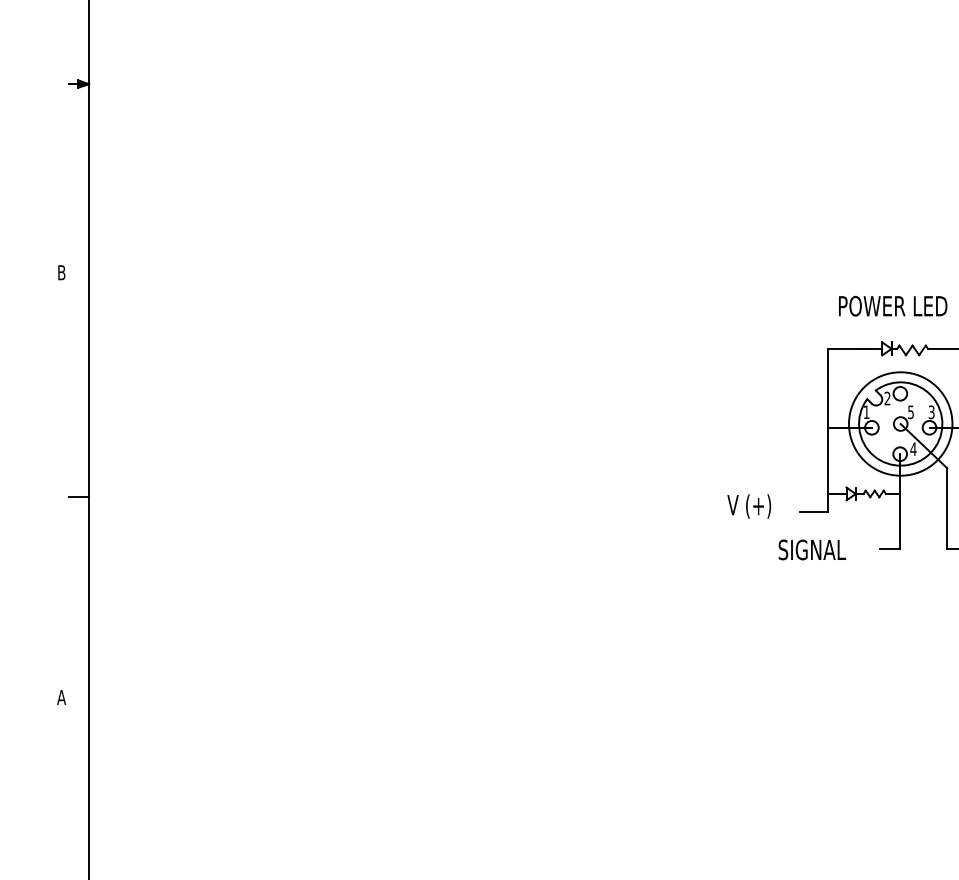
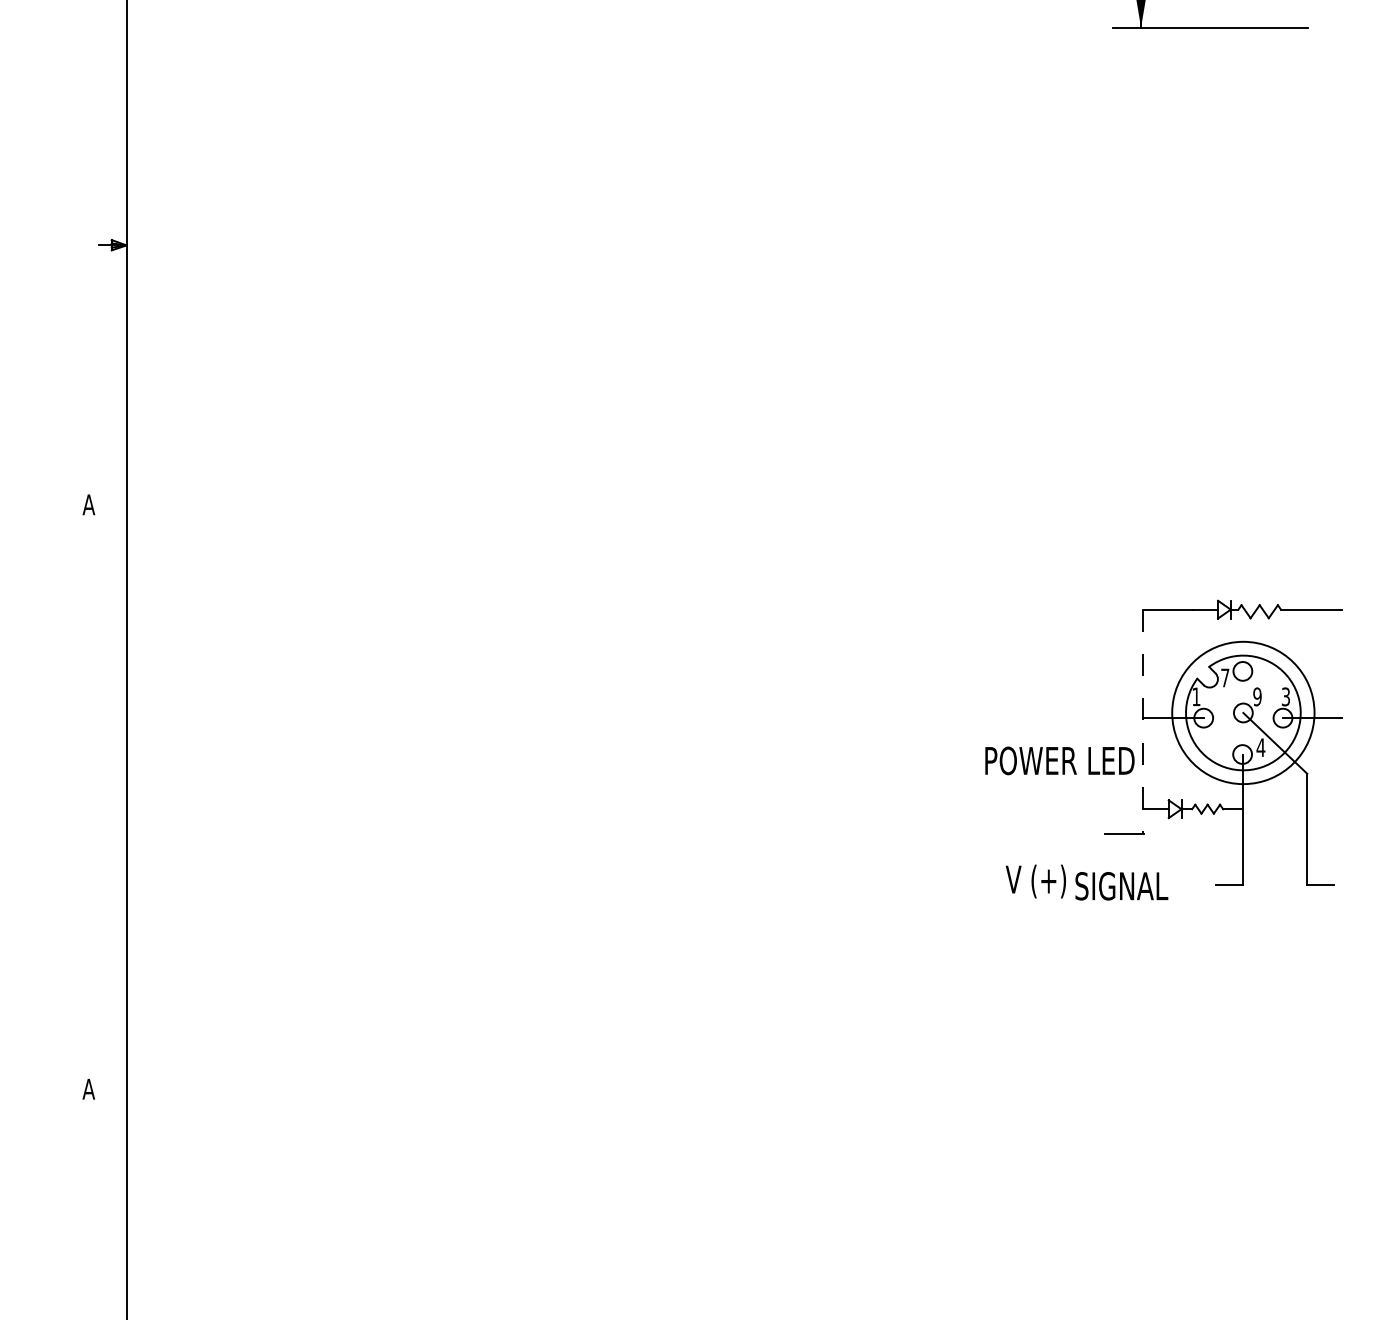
text: (61, 272) -> (88, 504), B -> A
text: (892, 305) -> (1059, 760), moved
text: (887, 398) -> (1225, 677), 2 -> 7
text: (910, 412) -> (1257, 696), 5 -> 9
line: (828, 430) -> (1143, 722), solid -> dashed
line: (78, 497) -> (112, 813), removed
text: (748, 506) -> (1035, 881), moved

